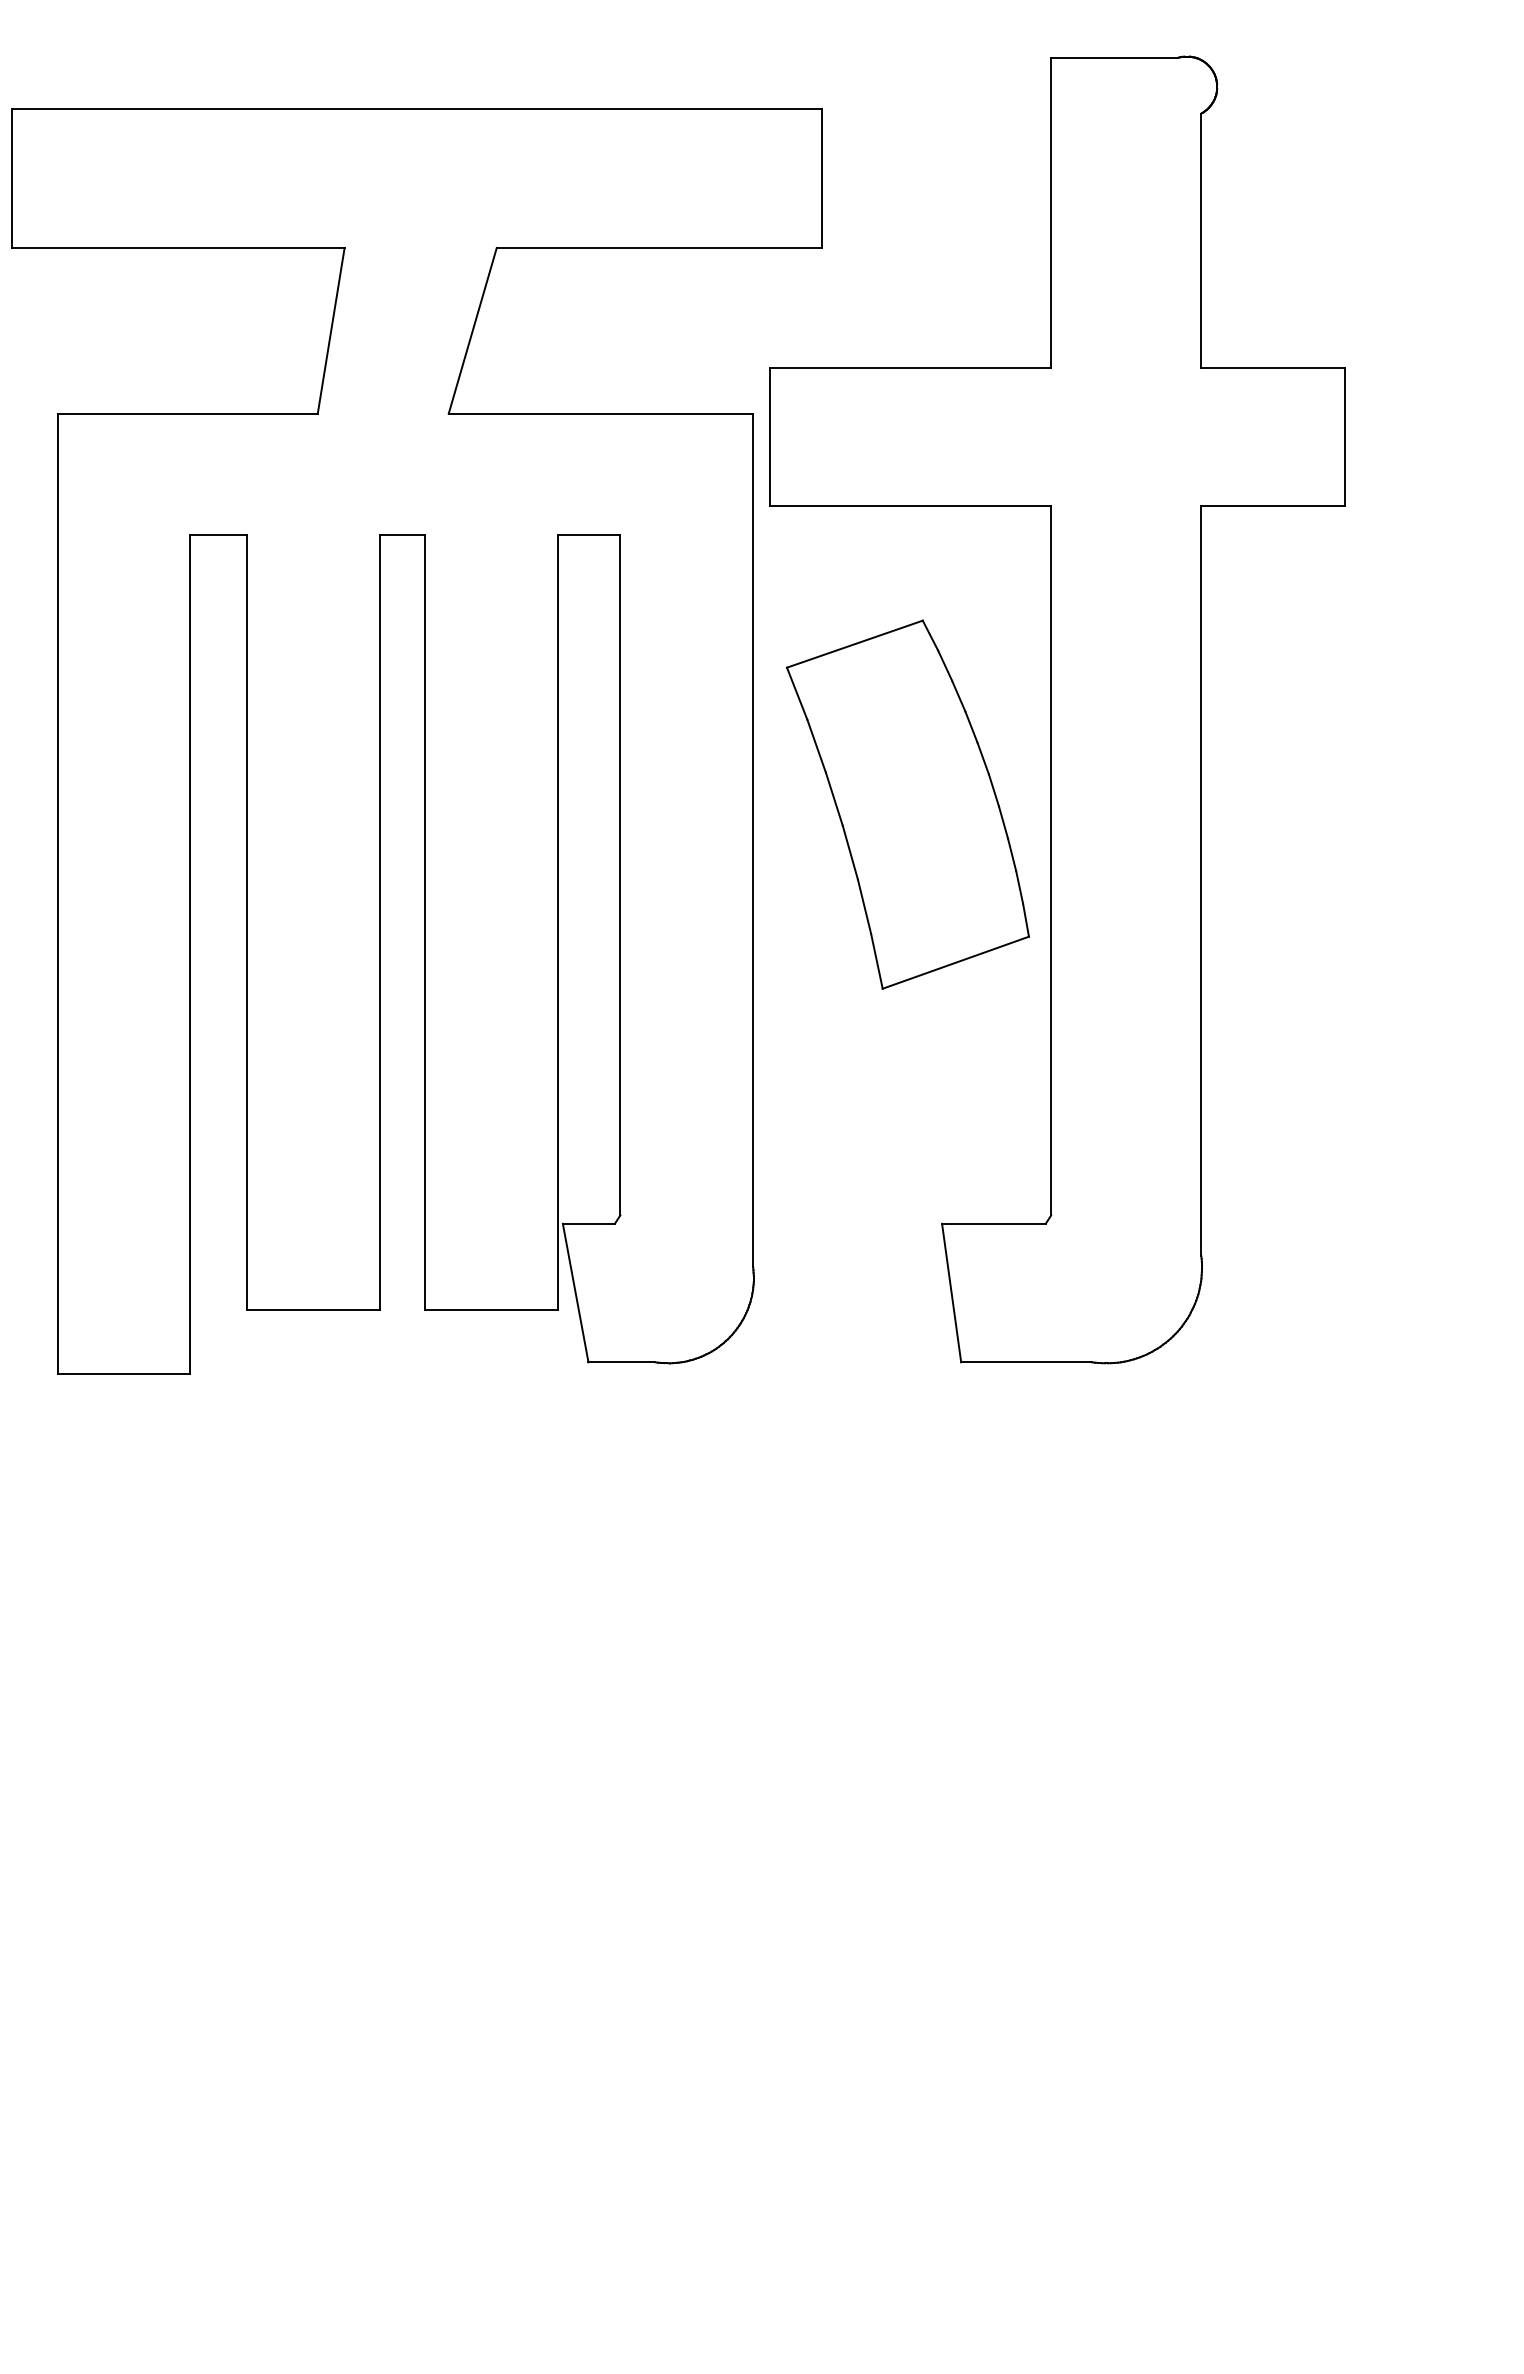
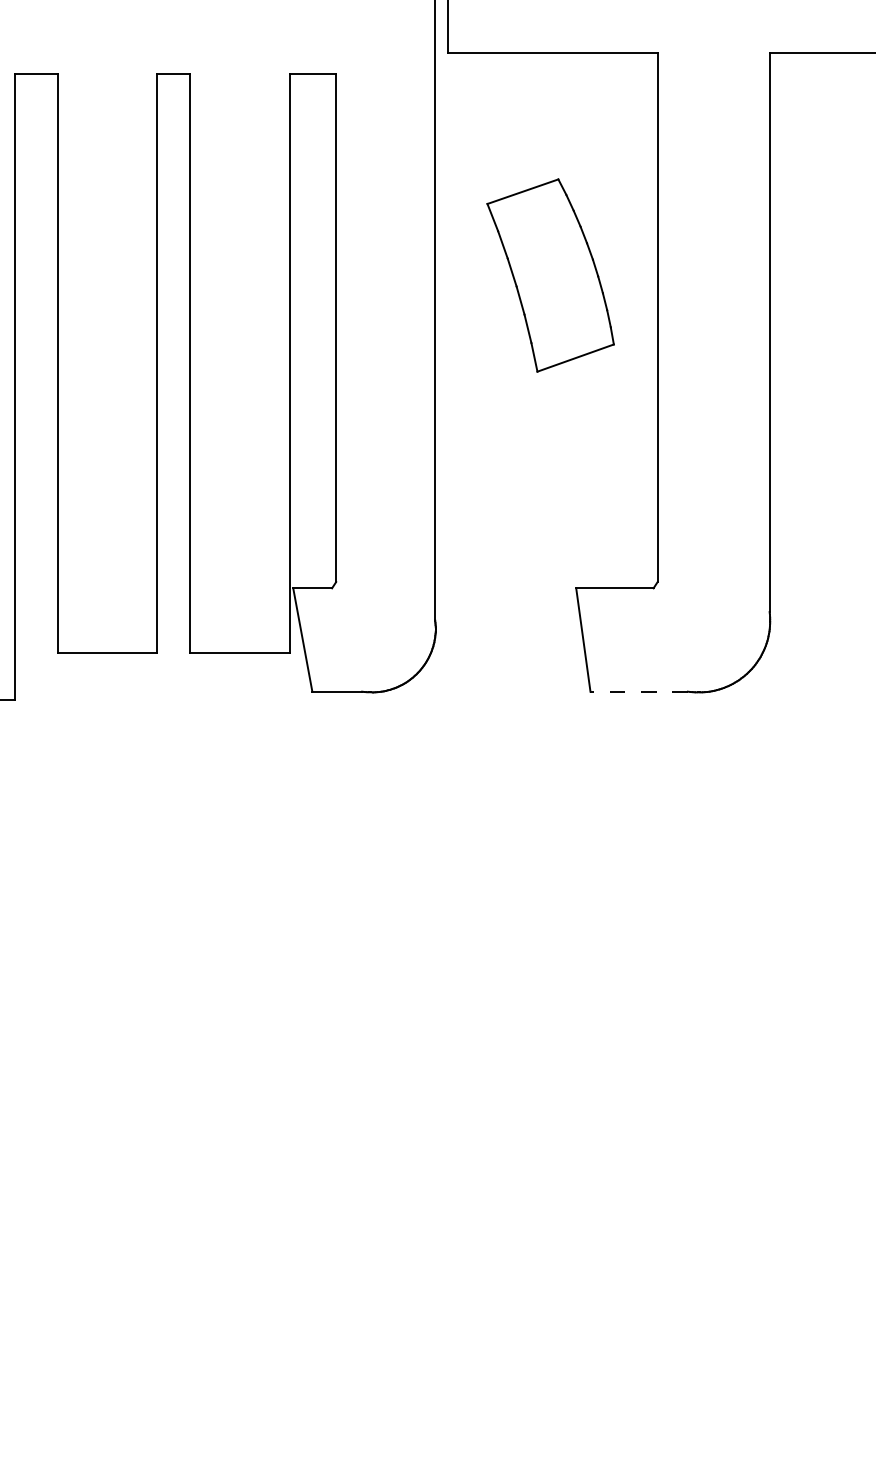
part: (907, 804) -> (550, 275), size x0.7
line: (1025, 1362) -> (638, 691), solid -> dashed

